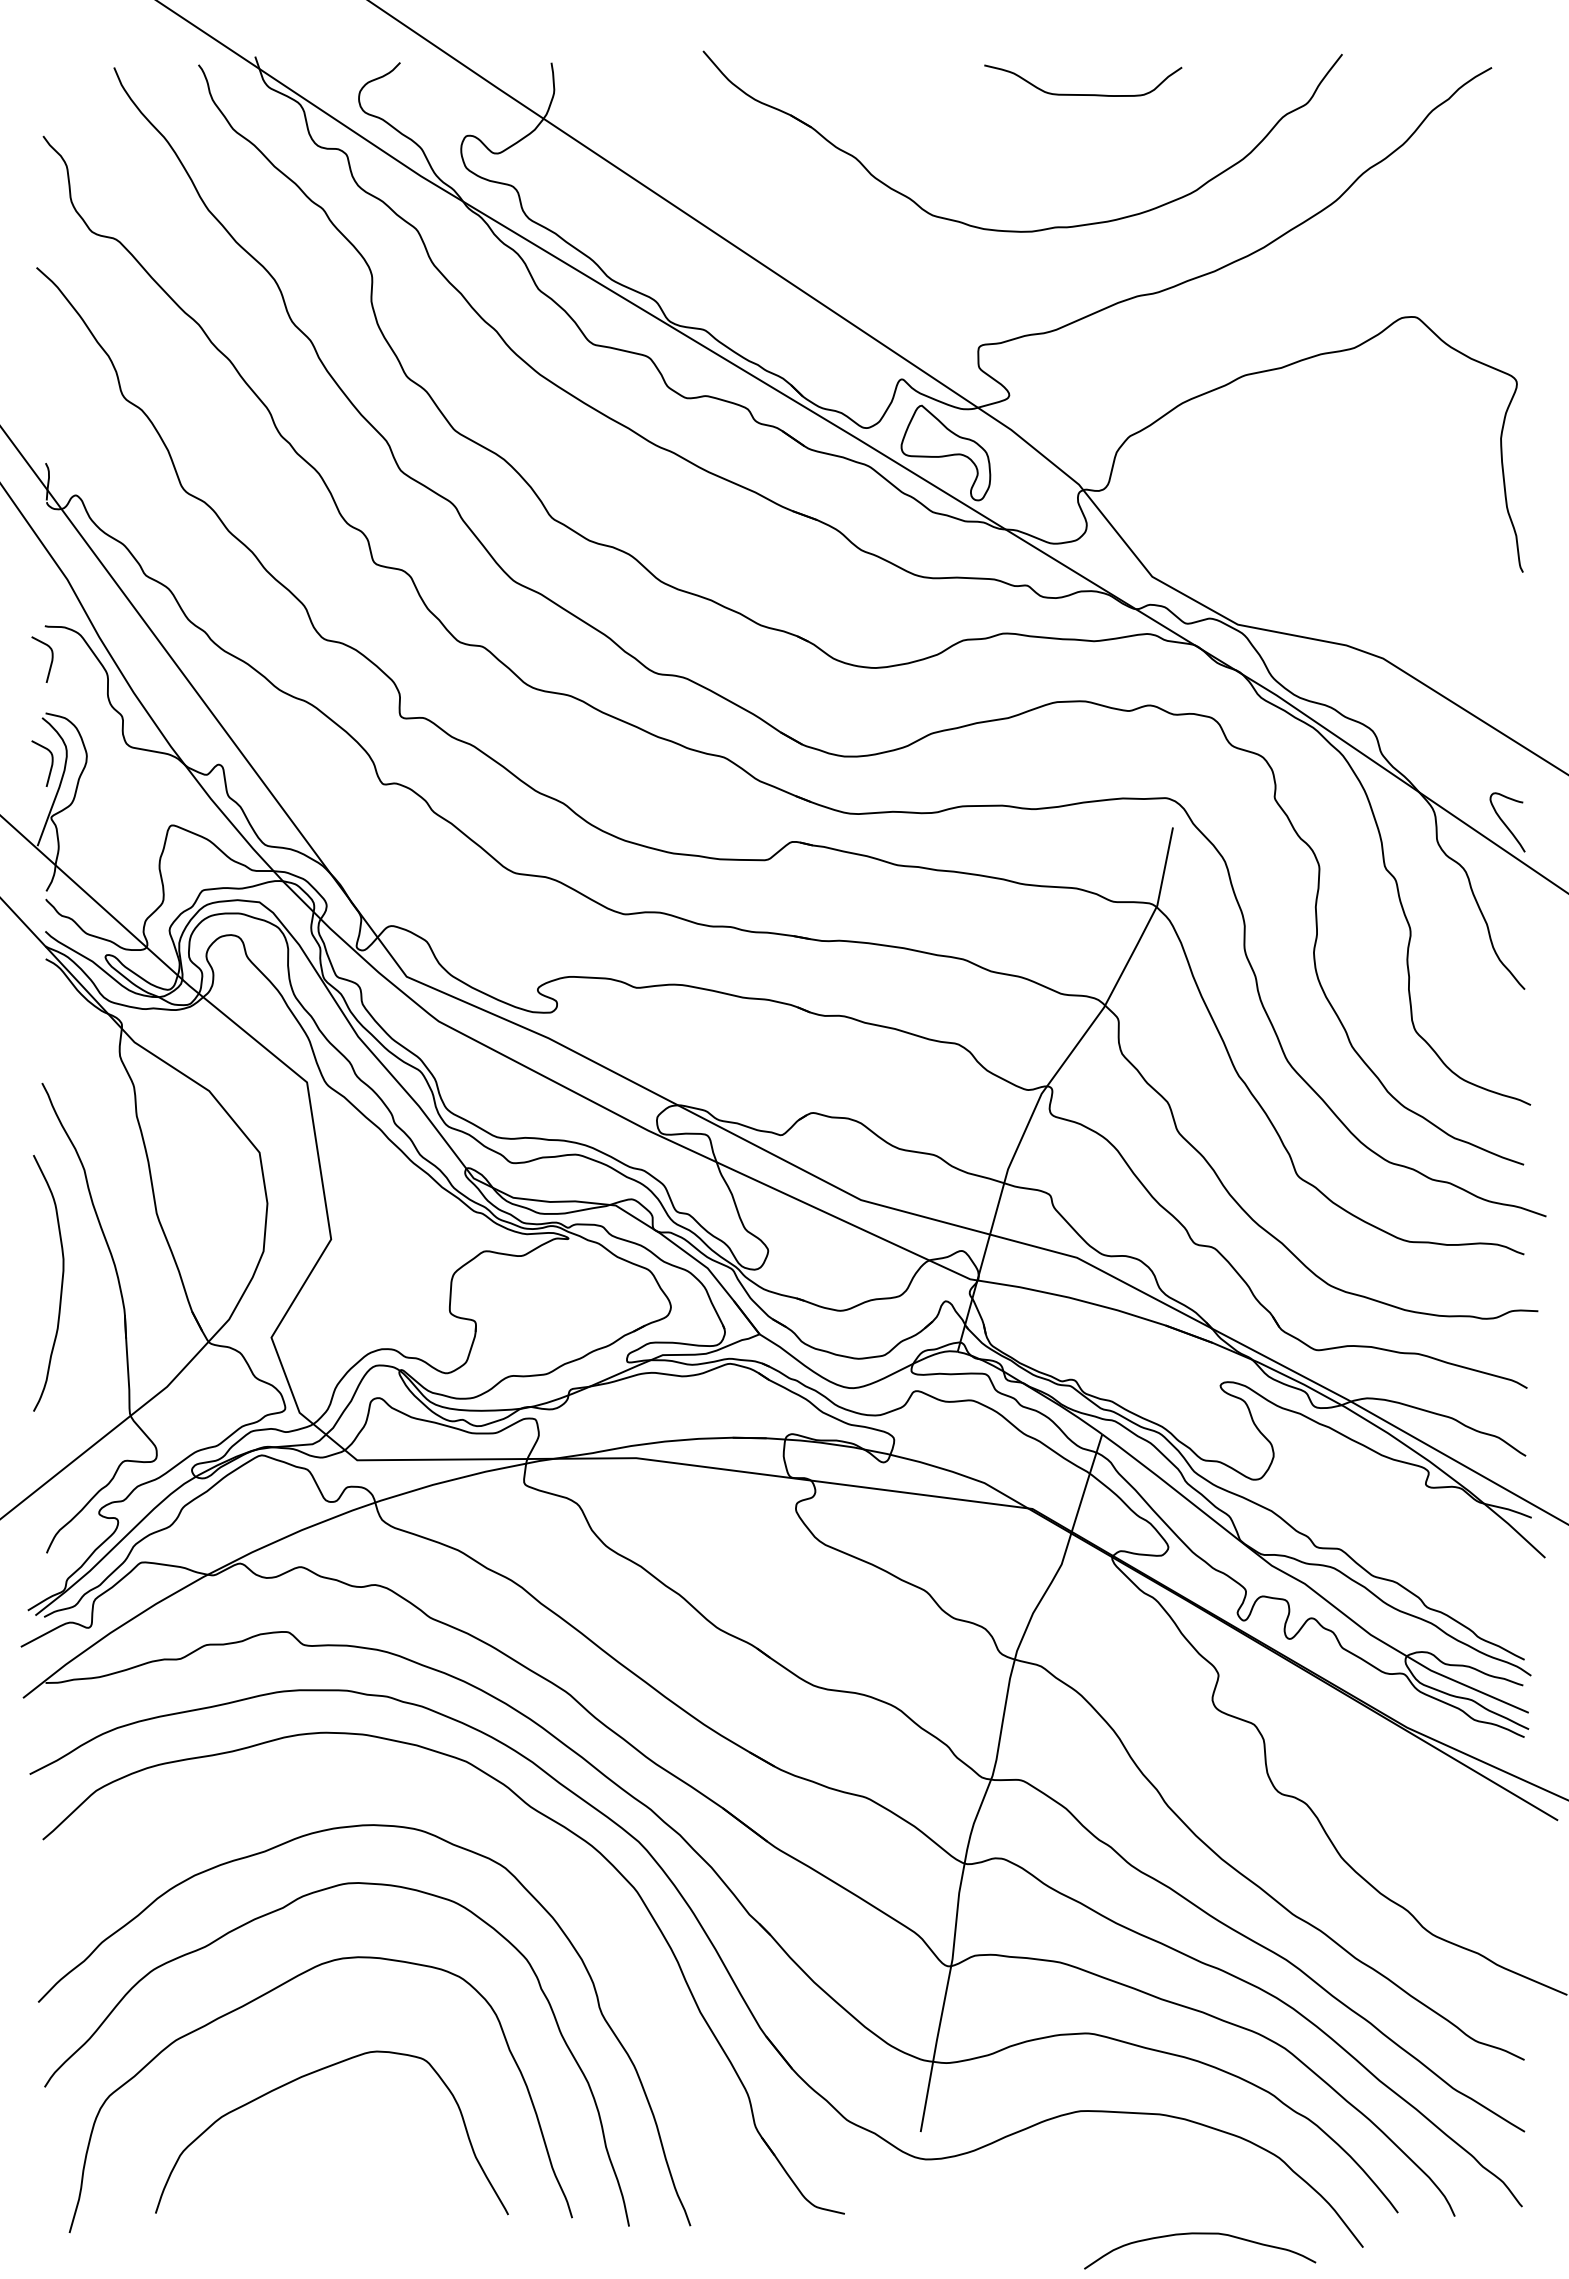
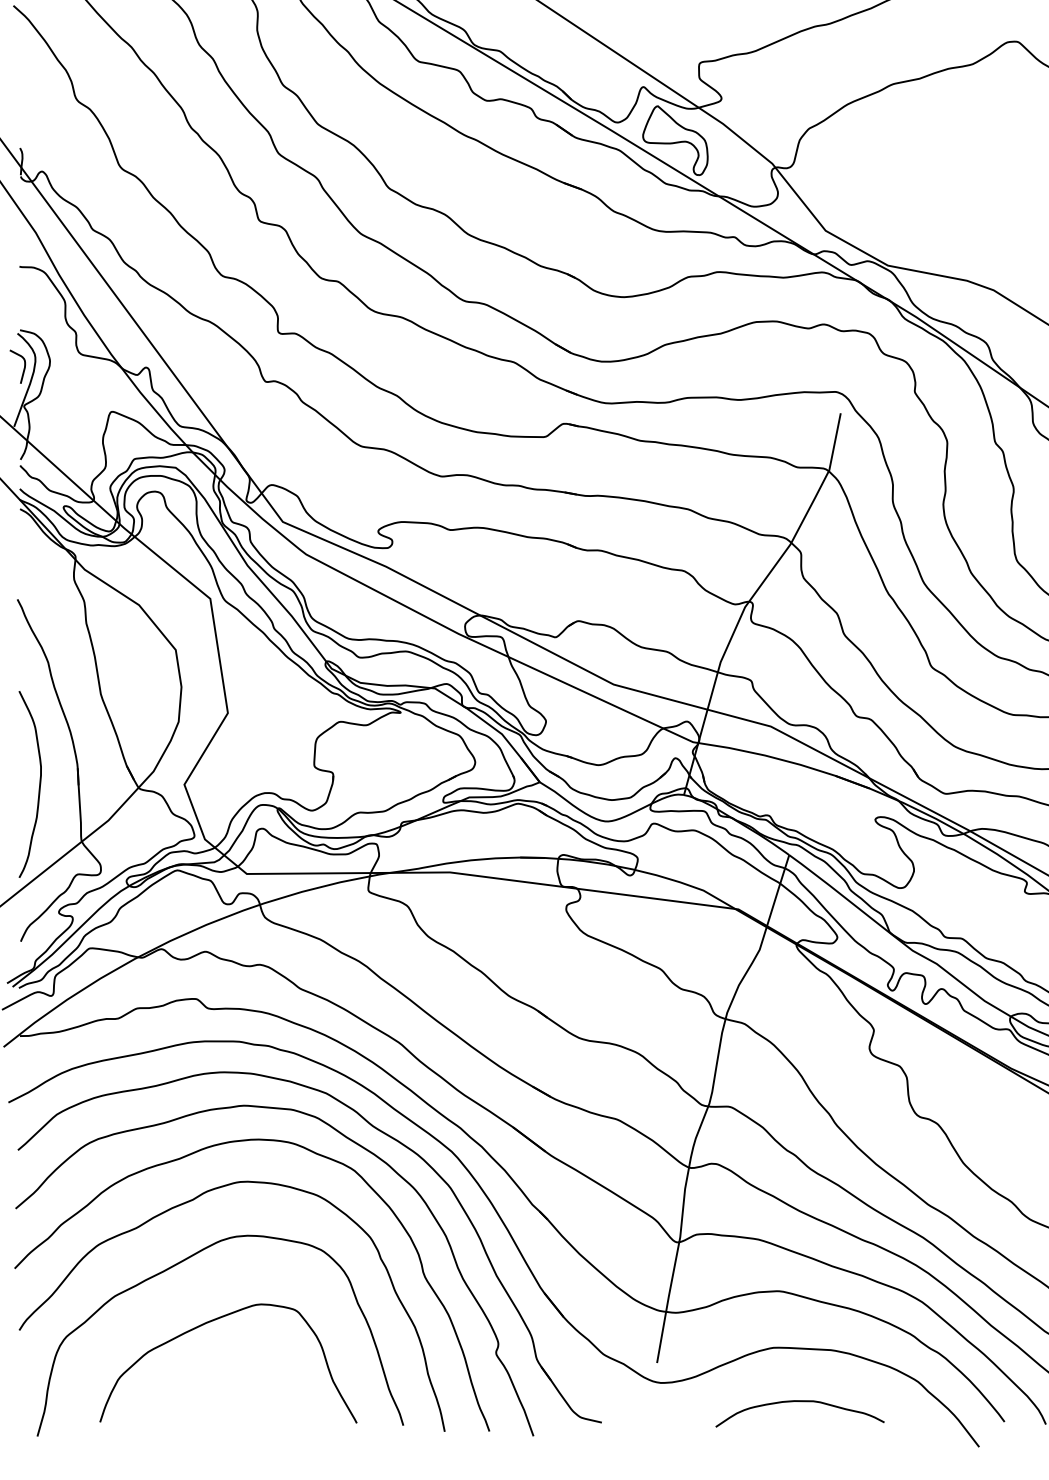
curve: (50, 663) -> (23, 293), removed
curve: (61, 1283) -> (39, 784), moved
curve: (502, 1828) -> (352, 1142), added
curve: (1200, 2234) -> (800, 1401), moved

